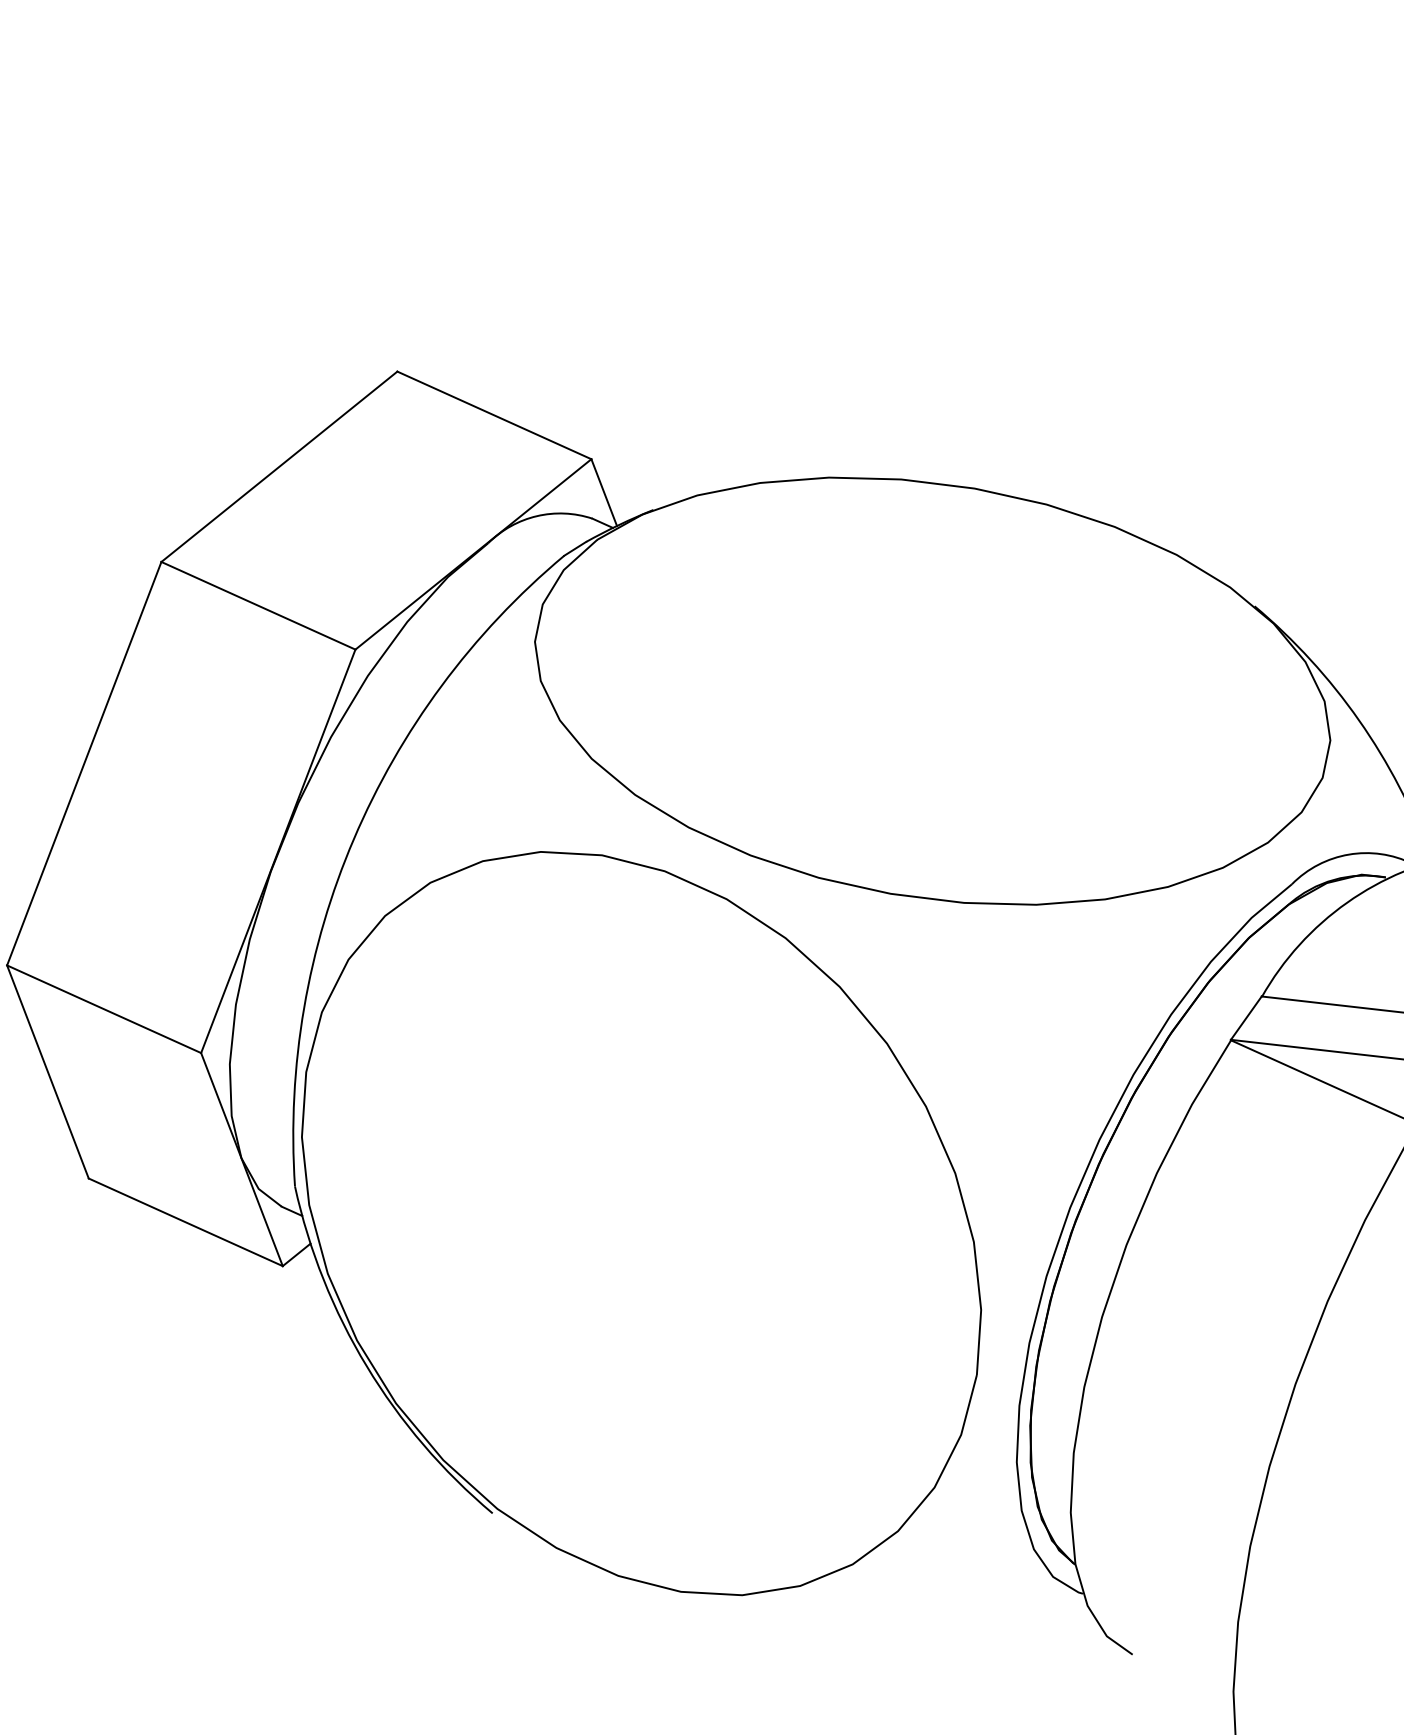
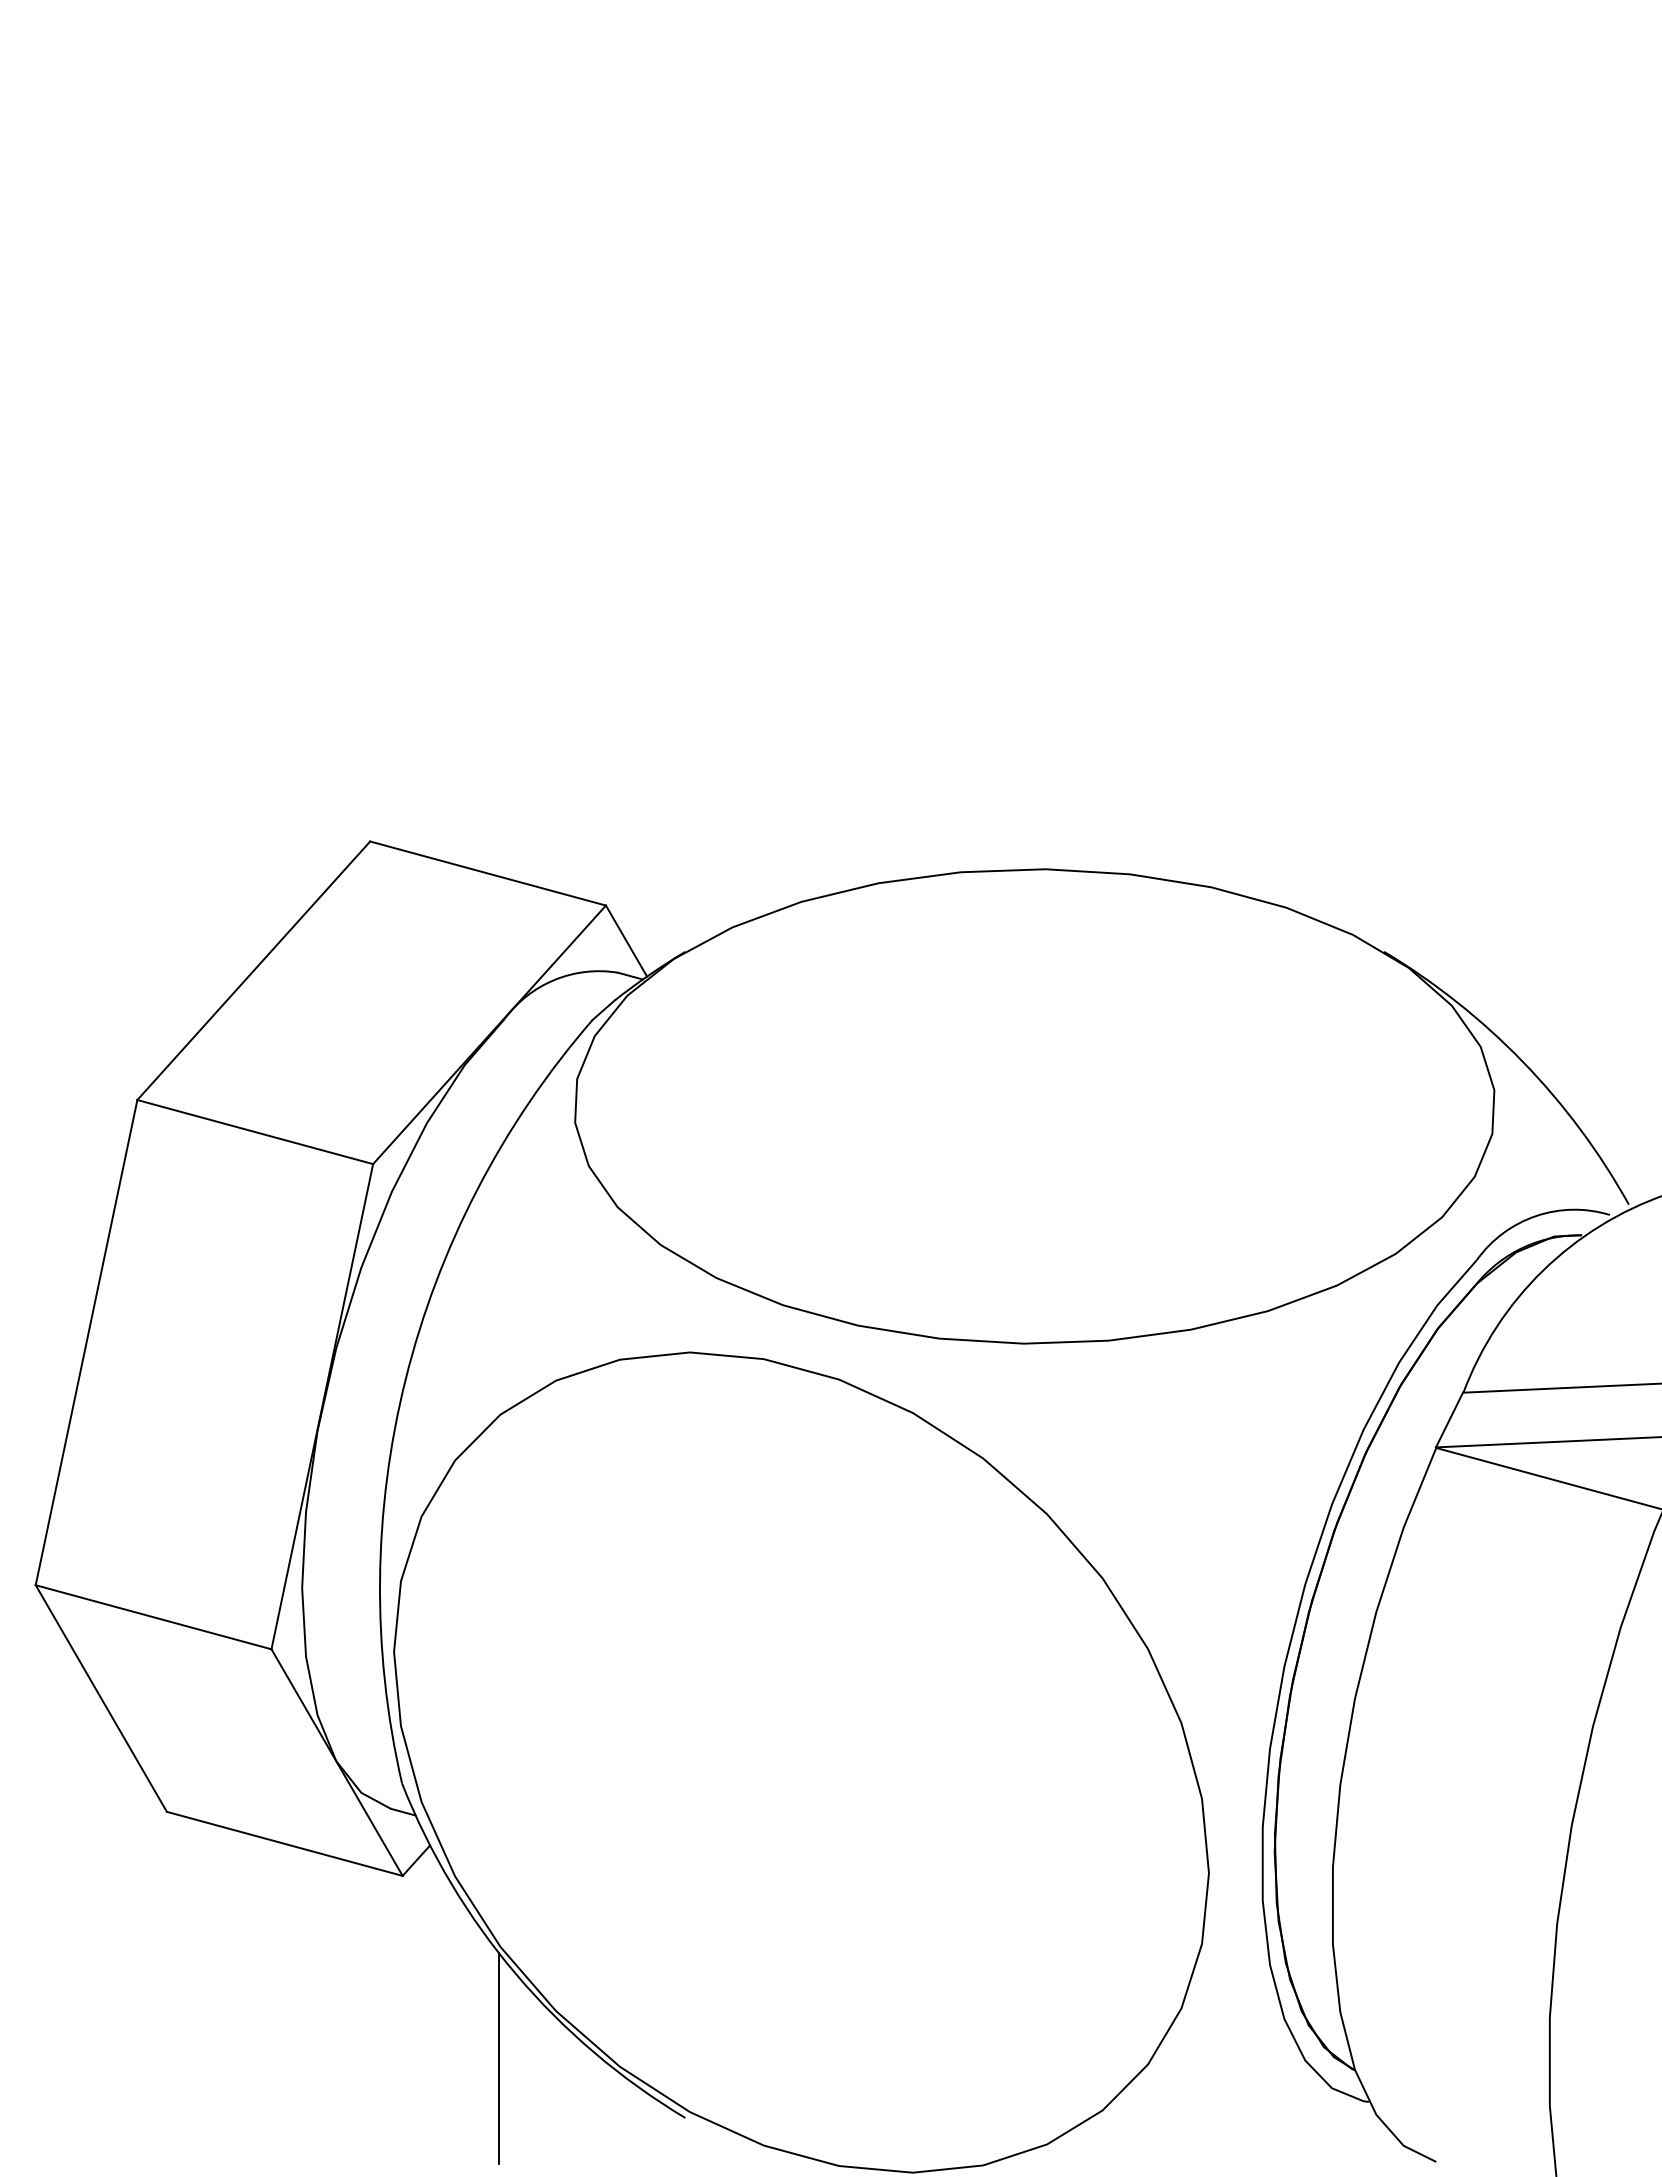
line: (340, 1436) -> (498, 2058), added

